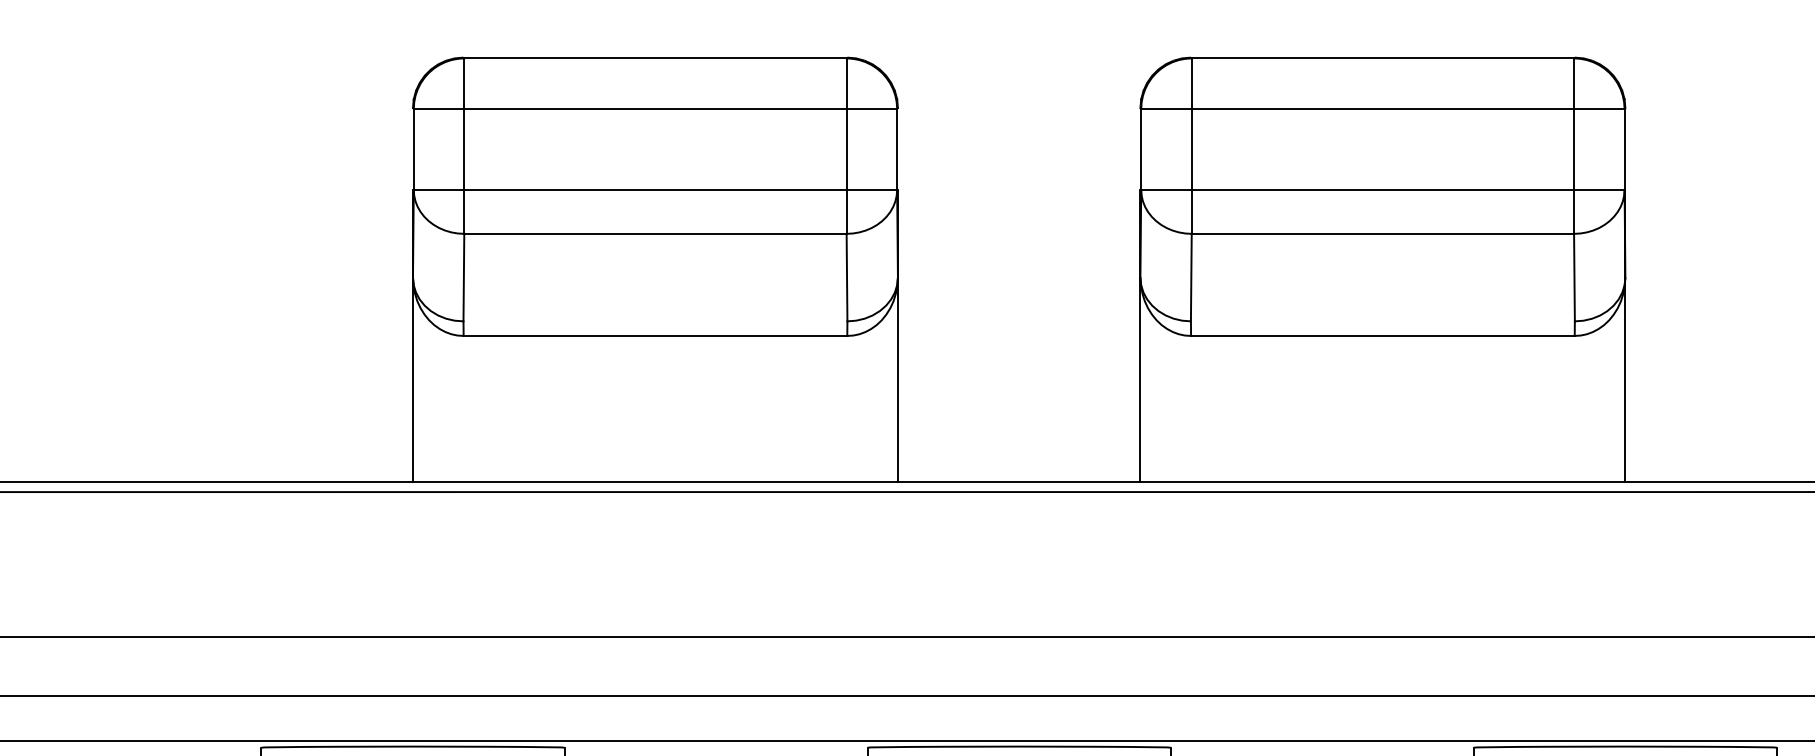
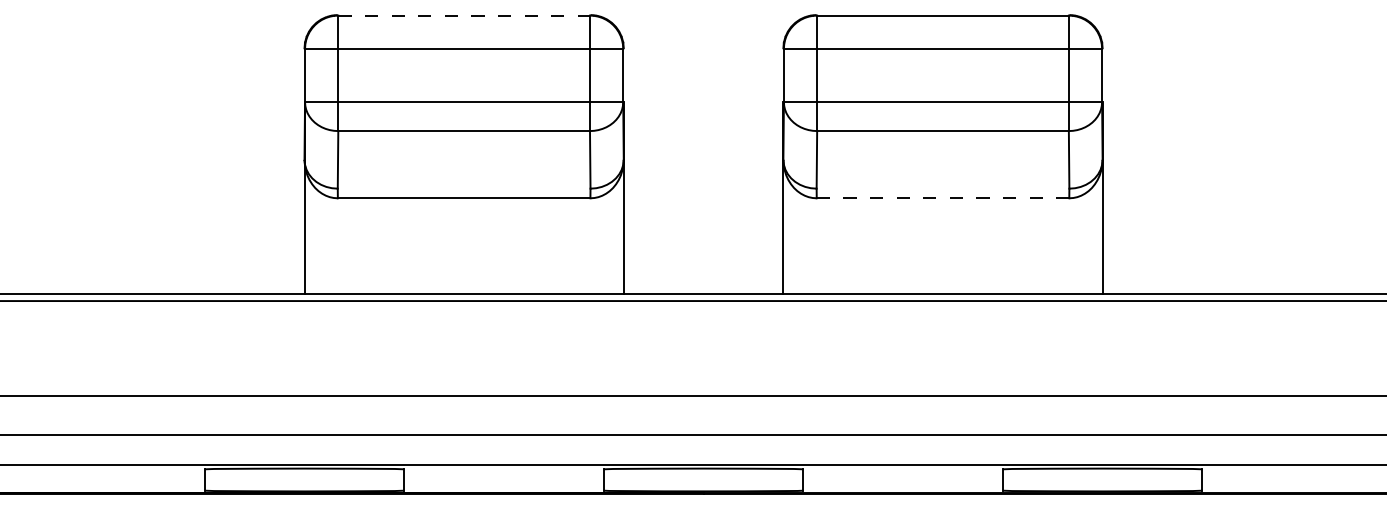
line: (655, 58) -> (464, 15), solid -> dashed
line: (1383, 336) -> (943, 198), solid -> dashed

